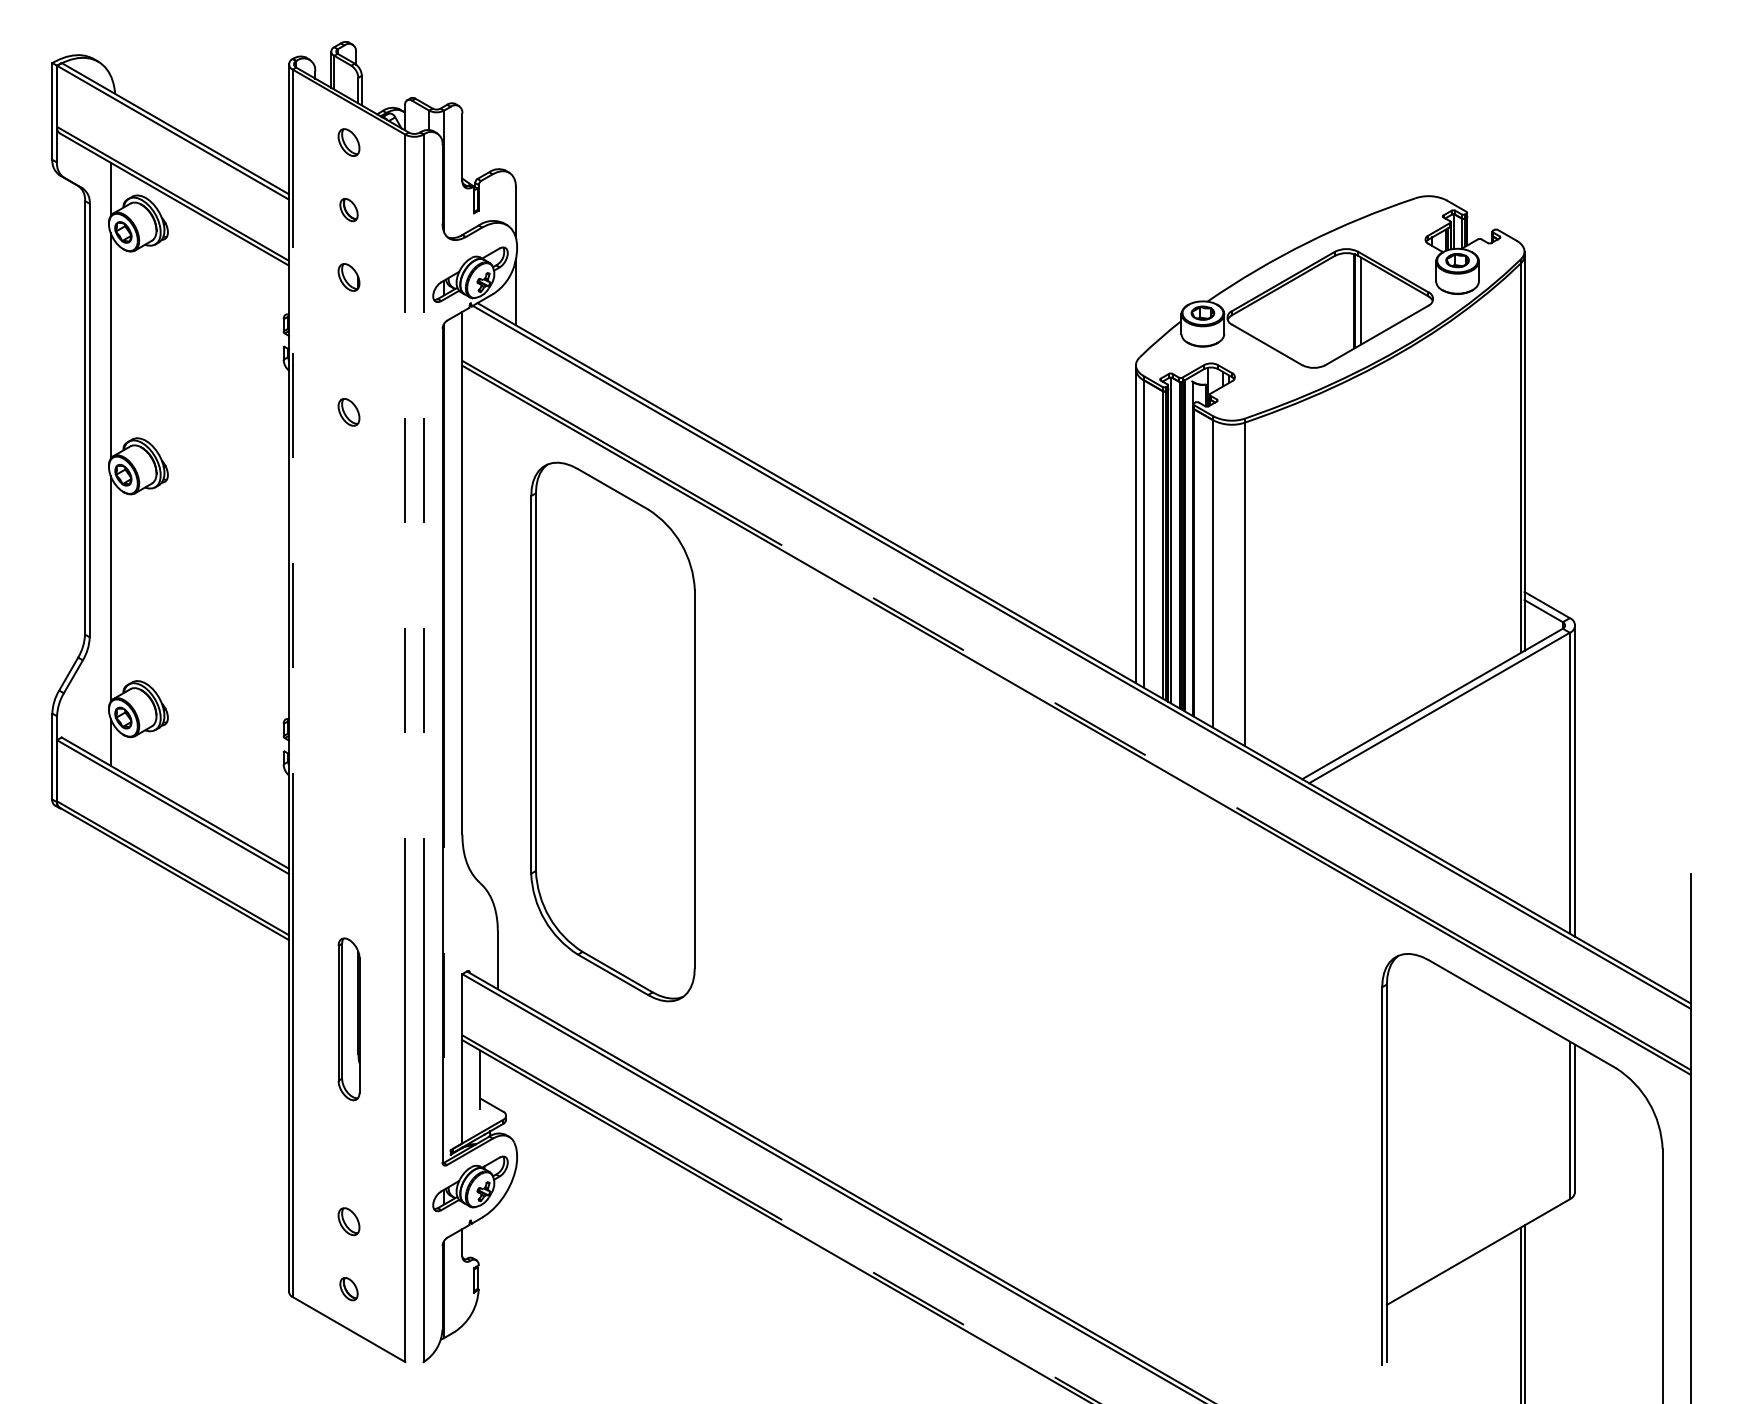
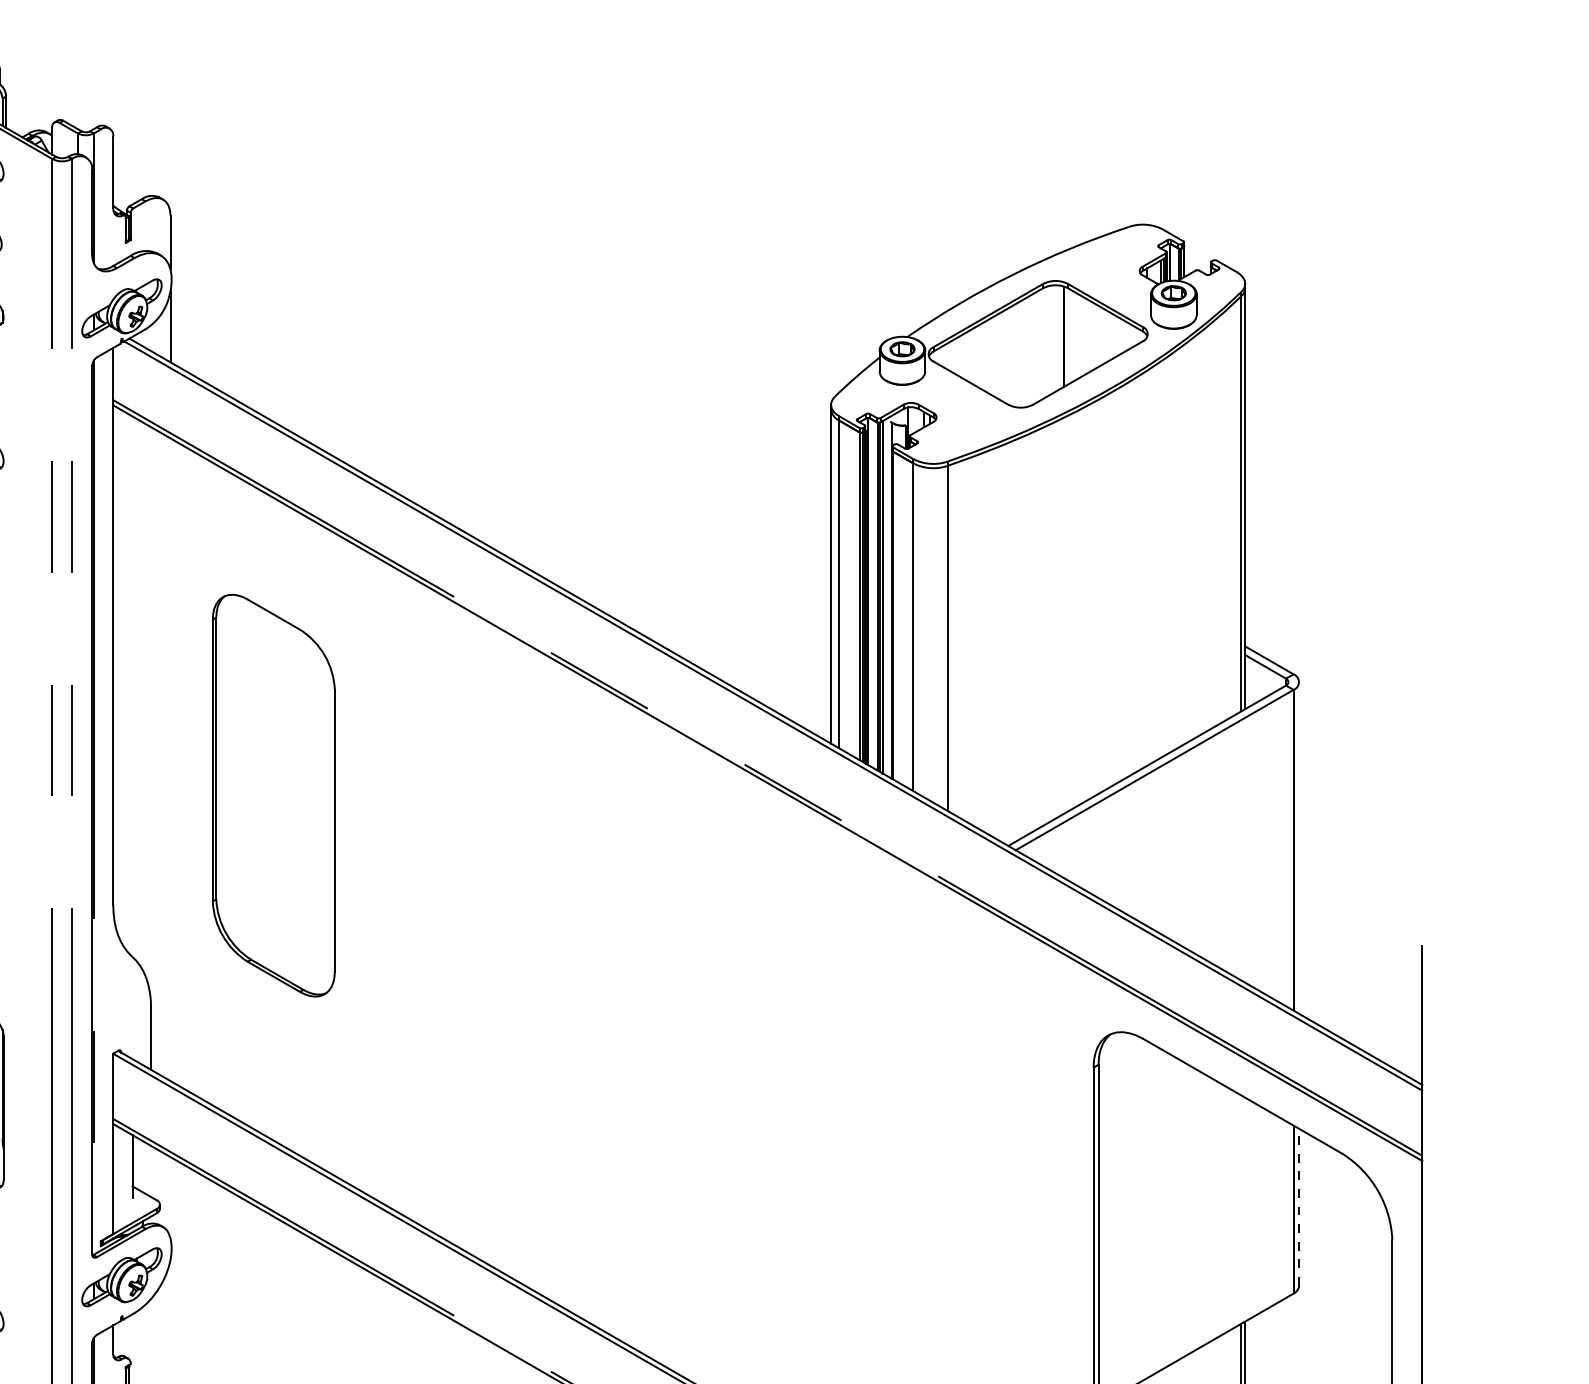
line: (1360, 300) -> (1070, 335), removed
part: (612, 731) -> (273, 795), size x0.7
line: (1575, 780) -> (1299, 847), removed
line: (1575, 1118) -> (1299, 1207), solid -> dashed

